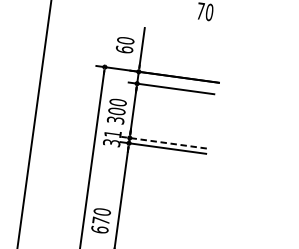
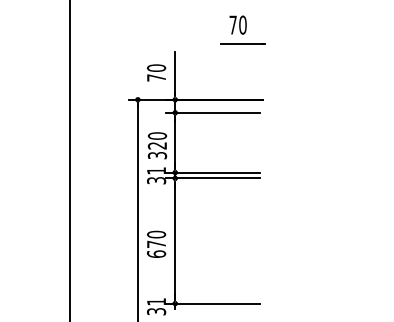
line: (206, 29) -> (242, 43), added
text: (124, 49) -> (156, 77), 60 -> 70
text: (116, 111) -> (157, 145), 300 -> 320
line: (163, 142) -> (212, 172), dashed -> solid
text: (101, 220) -> (156, 243), moved

